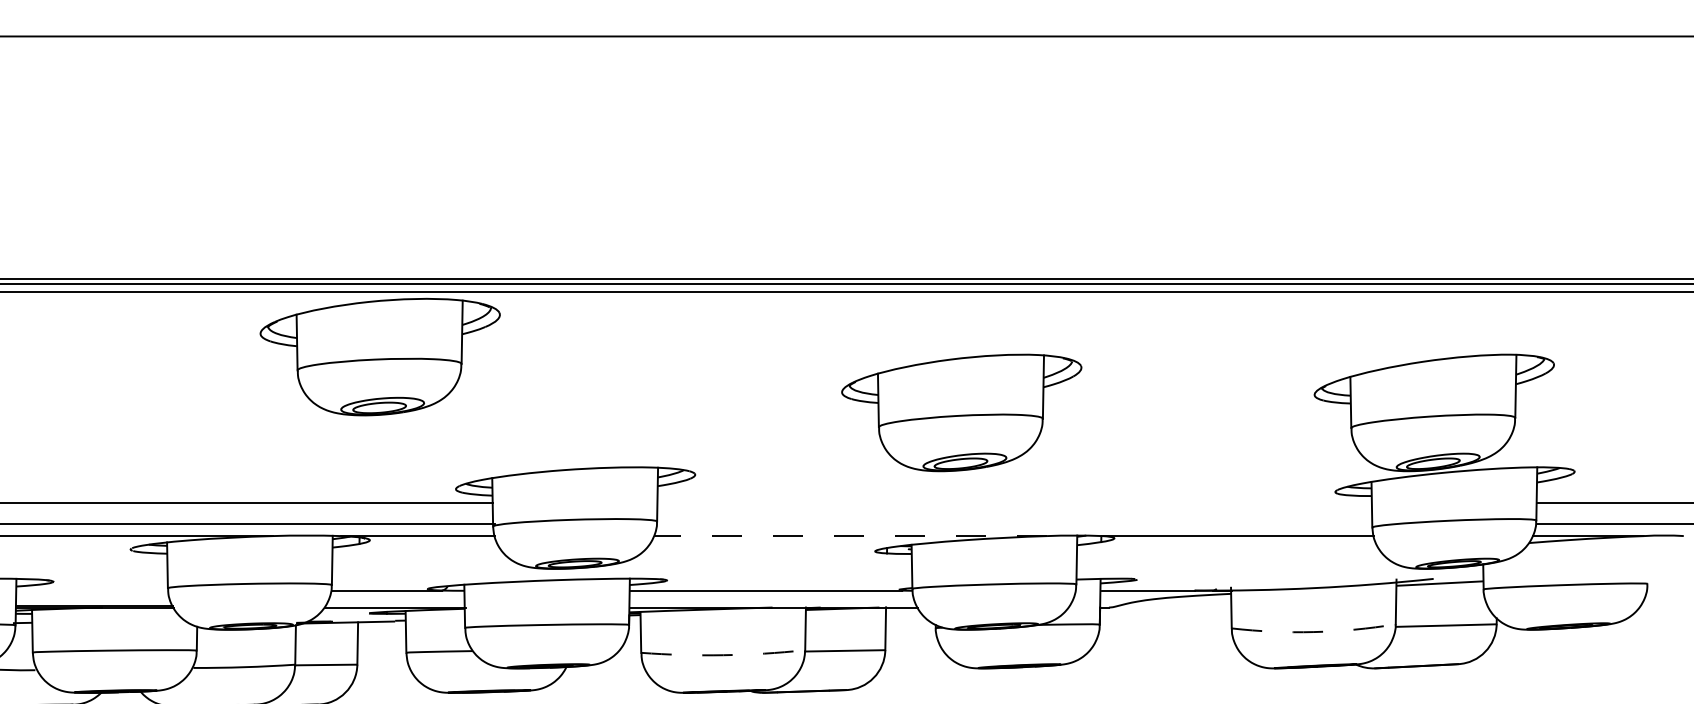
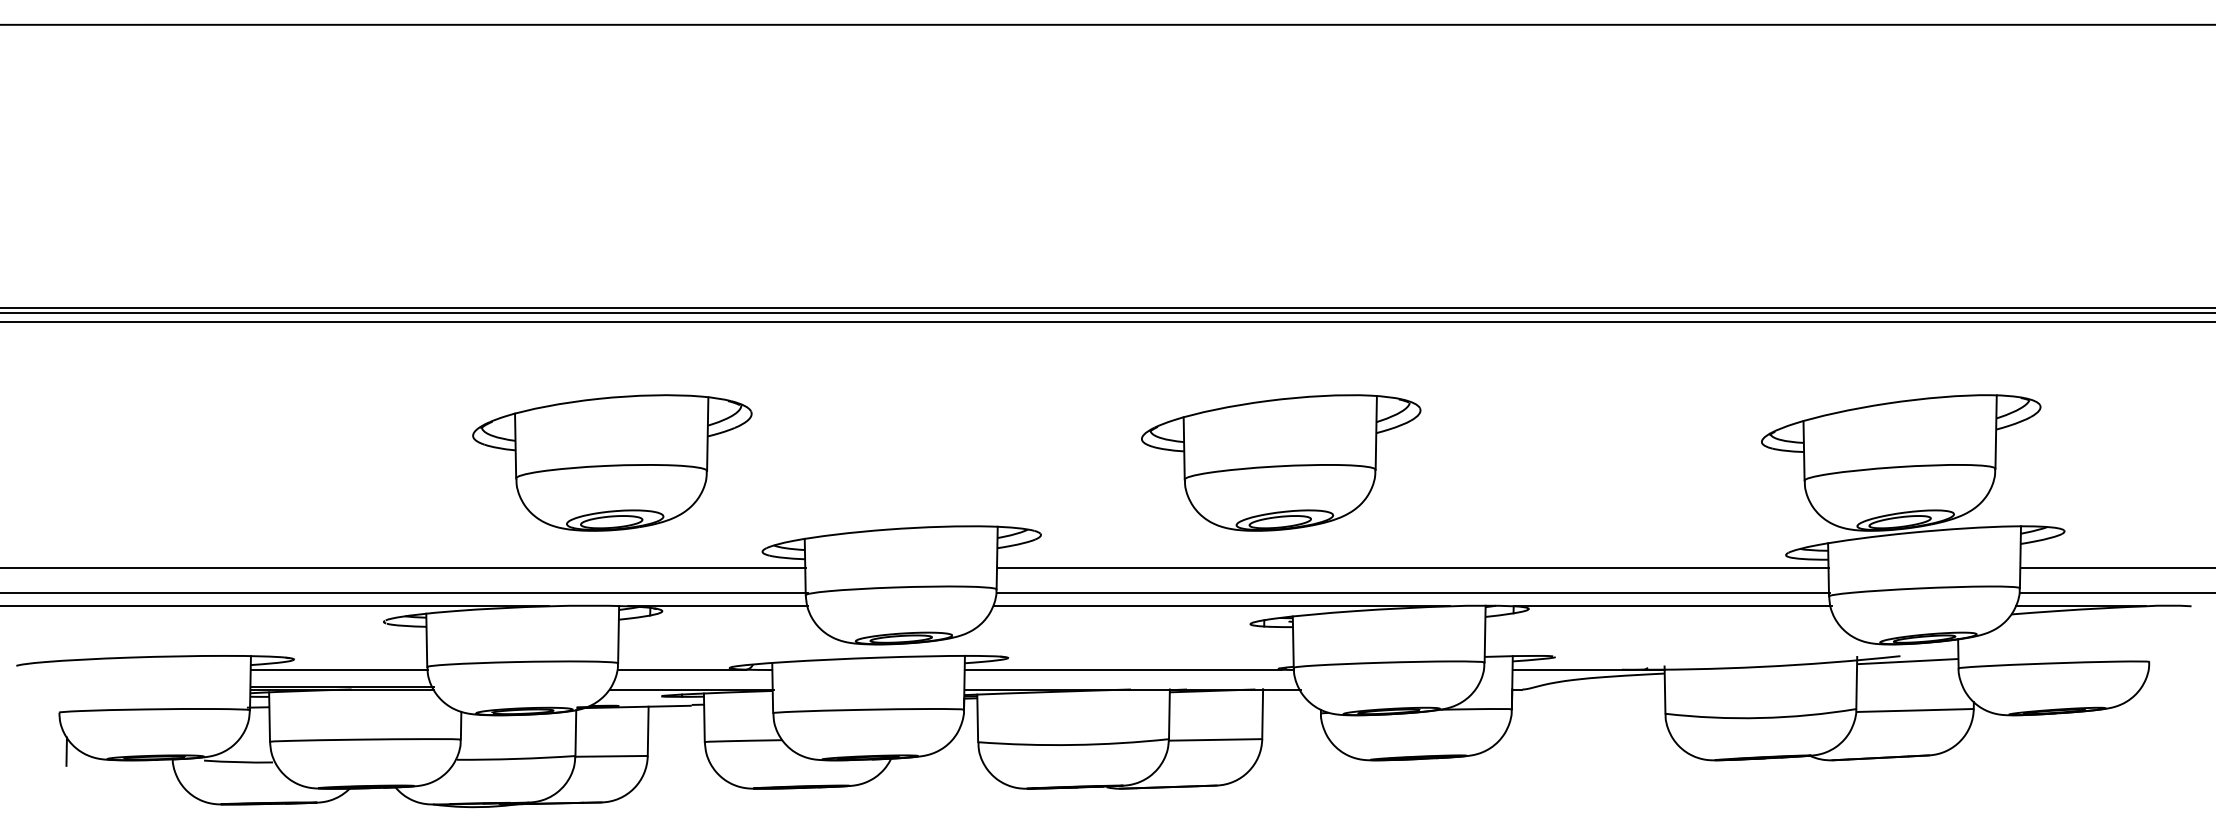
part: (380, 356) -> (612, 462), moved
part: (962, 412) -> (1281, 462), moved
line: (1015, 502) -> (1413, 567), added
line: (1015, 524) -> (1413, 592), added
line: (850, 536) -> (1221, 606), dashed -> solid
line: (91, 590) -> (338, 669), added
arc: (1314, 632) -> (1761, 718), dashed -> solid
arc: (723, 654) -> (1073, 744), dashed -> solid

